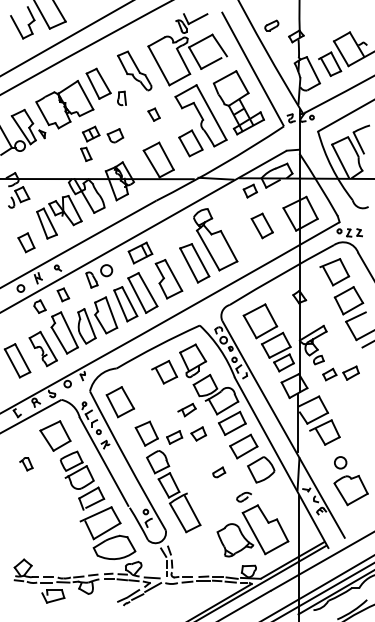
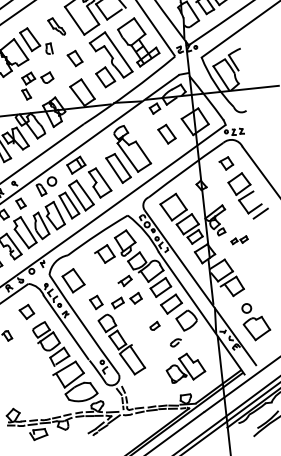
part: (134, 70) -> (56, 26), size x0.6
part: (153, 114) -> (74, 58), size x1.6
part: (334, 272) -> (226, 163), size x0.6
part: (340, 373) -> (239, 240), size x0.6
part: (146, 433) -> (96, 302), size x0.7
part: (55, 435) -> (26, 311), size x0.6
part: (252, 530) -> (185, 367), size x0.7

